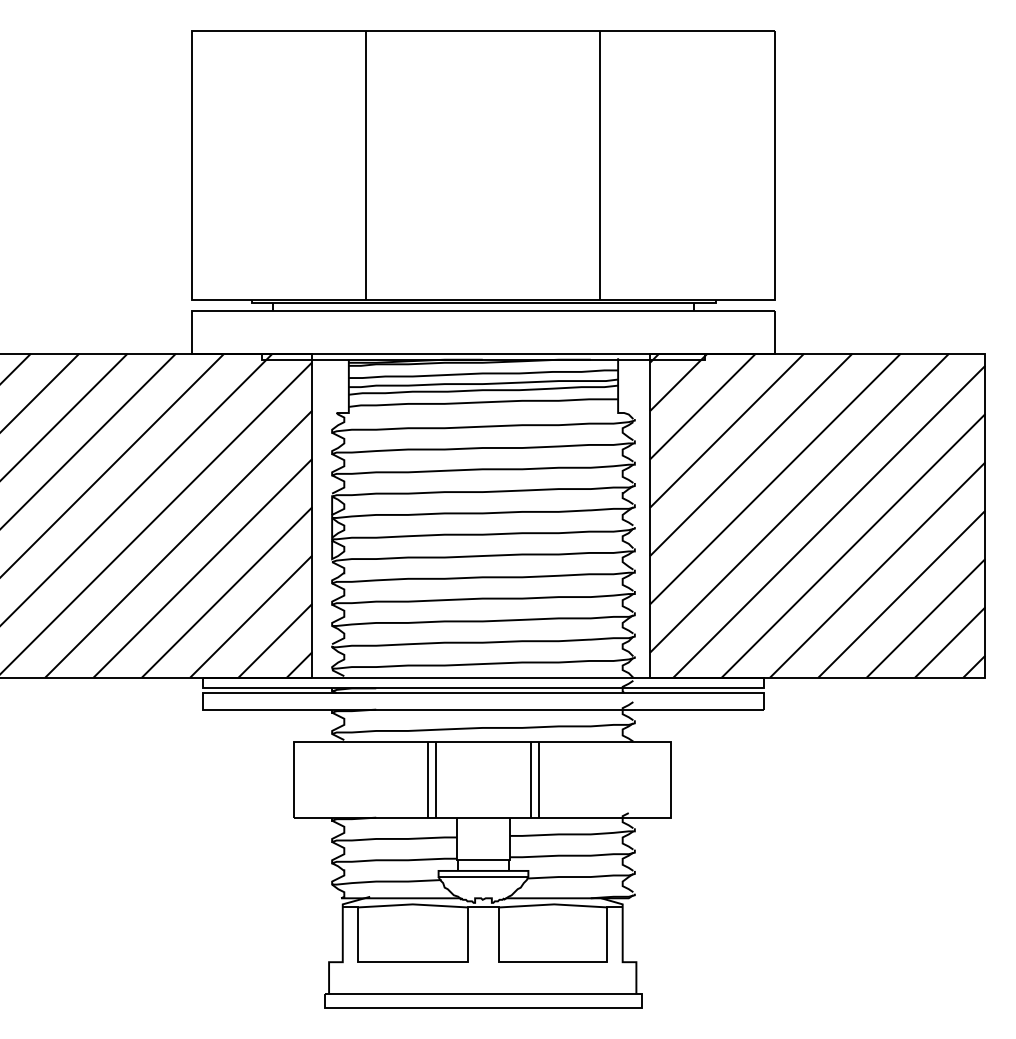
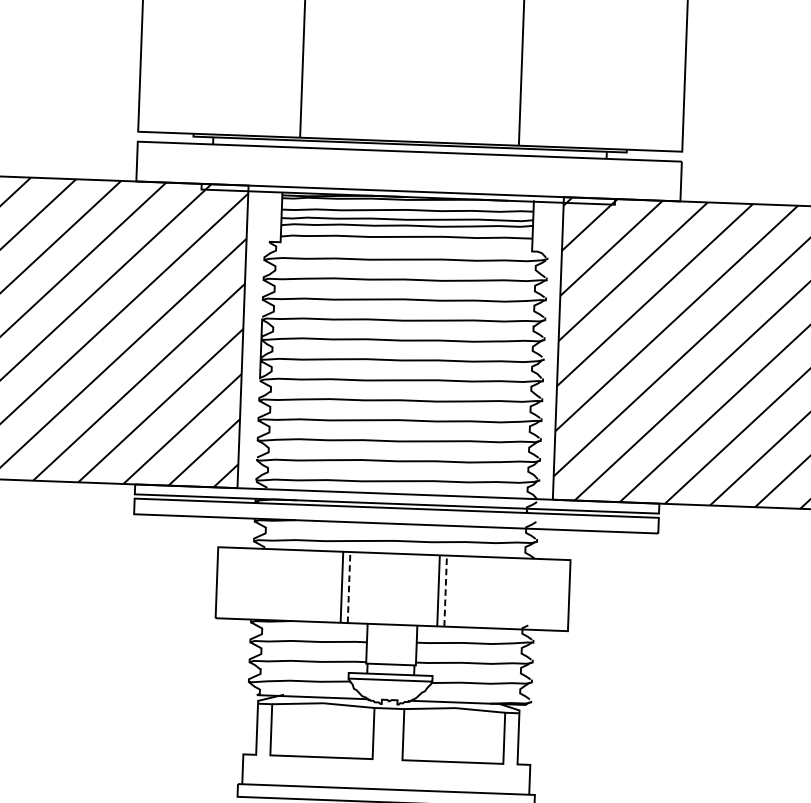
line: (435, 779) -> (348, 587), solid -> dashed
line: (539, 779) -> (446, 590), solid -> dashed

